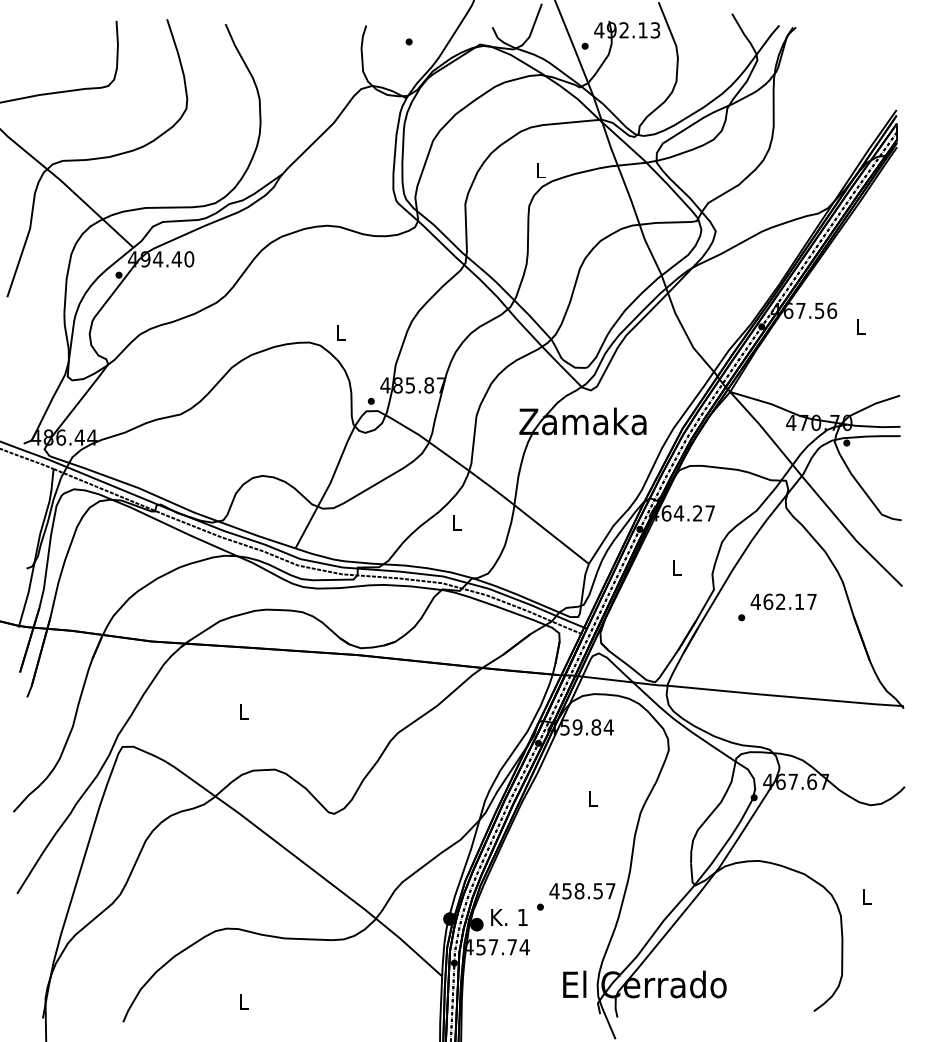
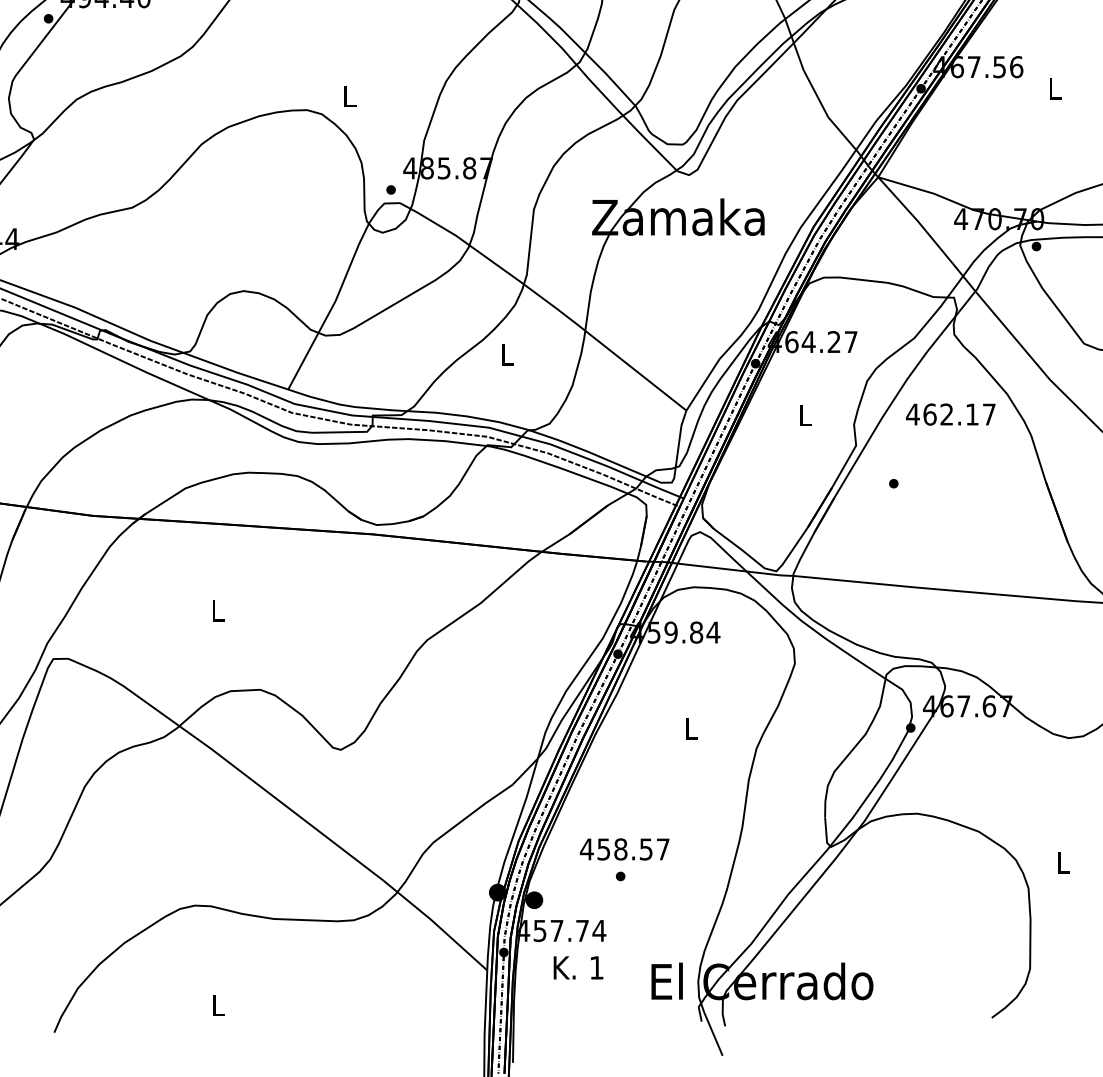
text: (783, 601) -> (950, 414), moved
text: (582, 891) -> (624, 849), moved
text: (509, 917) -> (578, 967), moved

